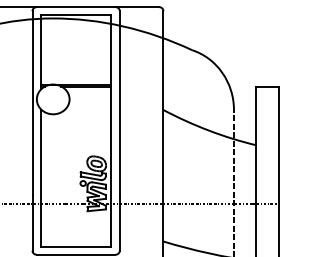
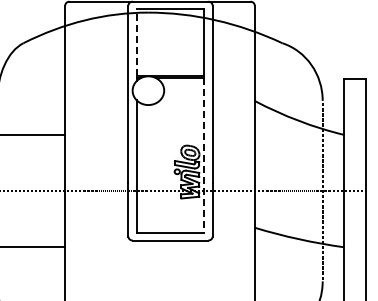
line: (40, 49) -> (136, 42), solid -> dashed
line: (111, 167) -> (204, 156), solid -> dashed

